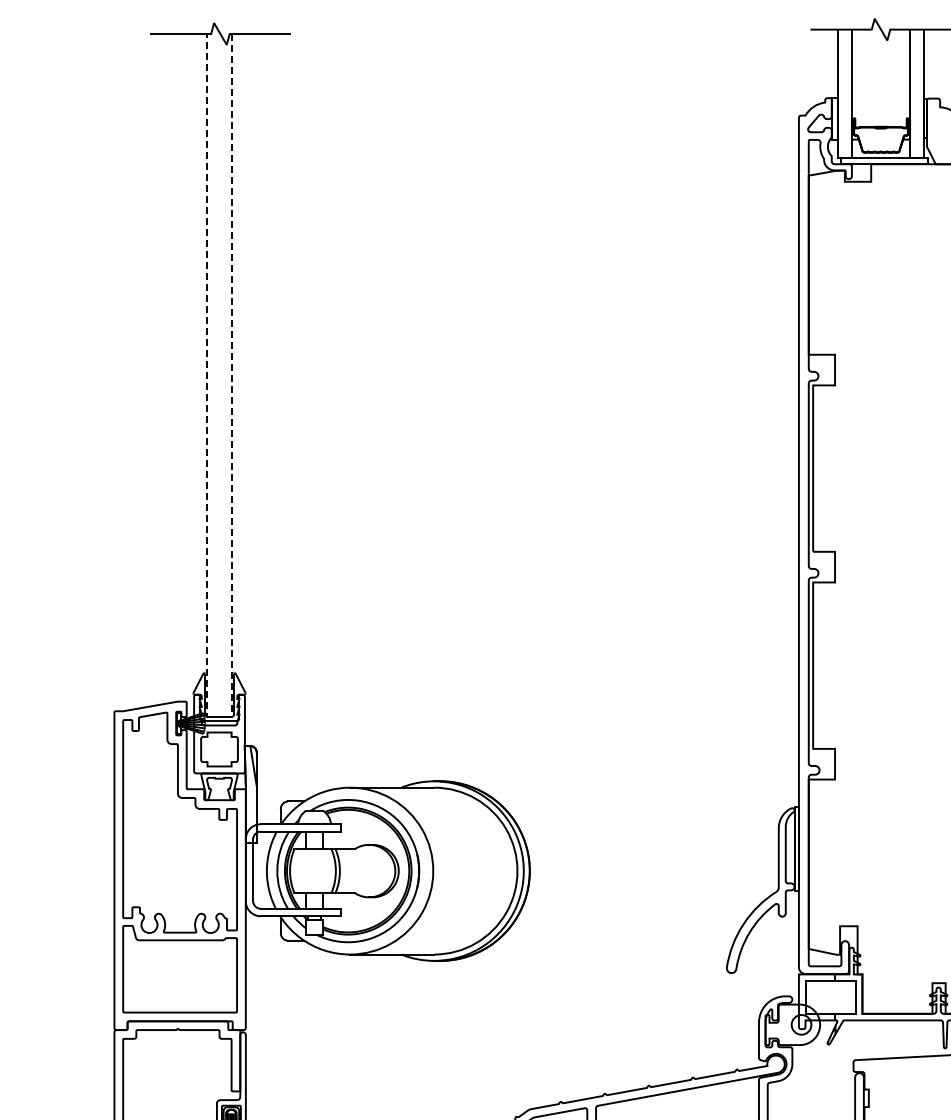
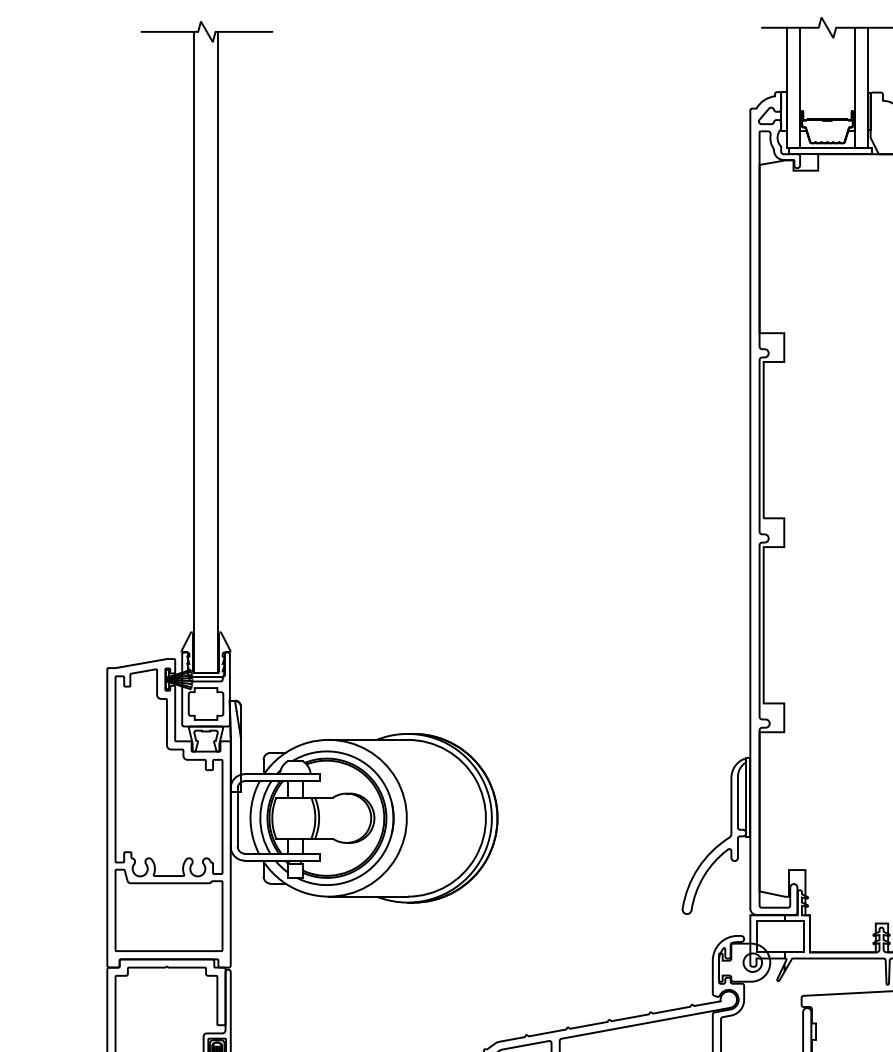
line: (219, 716) -> (206, 673), dashed -> solid

